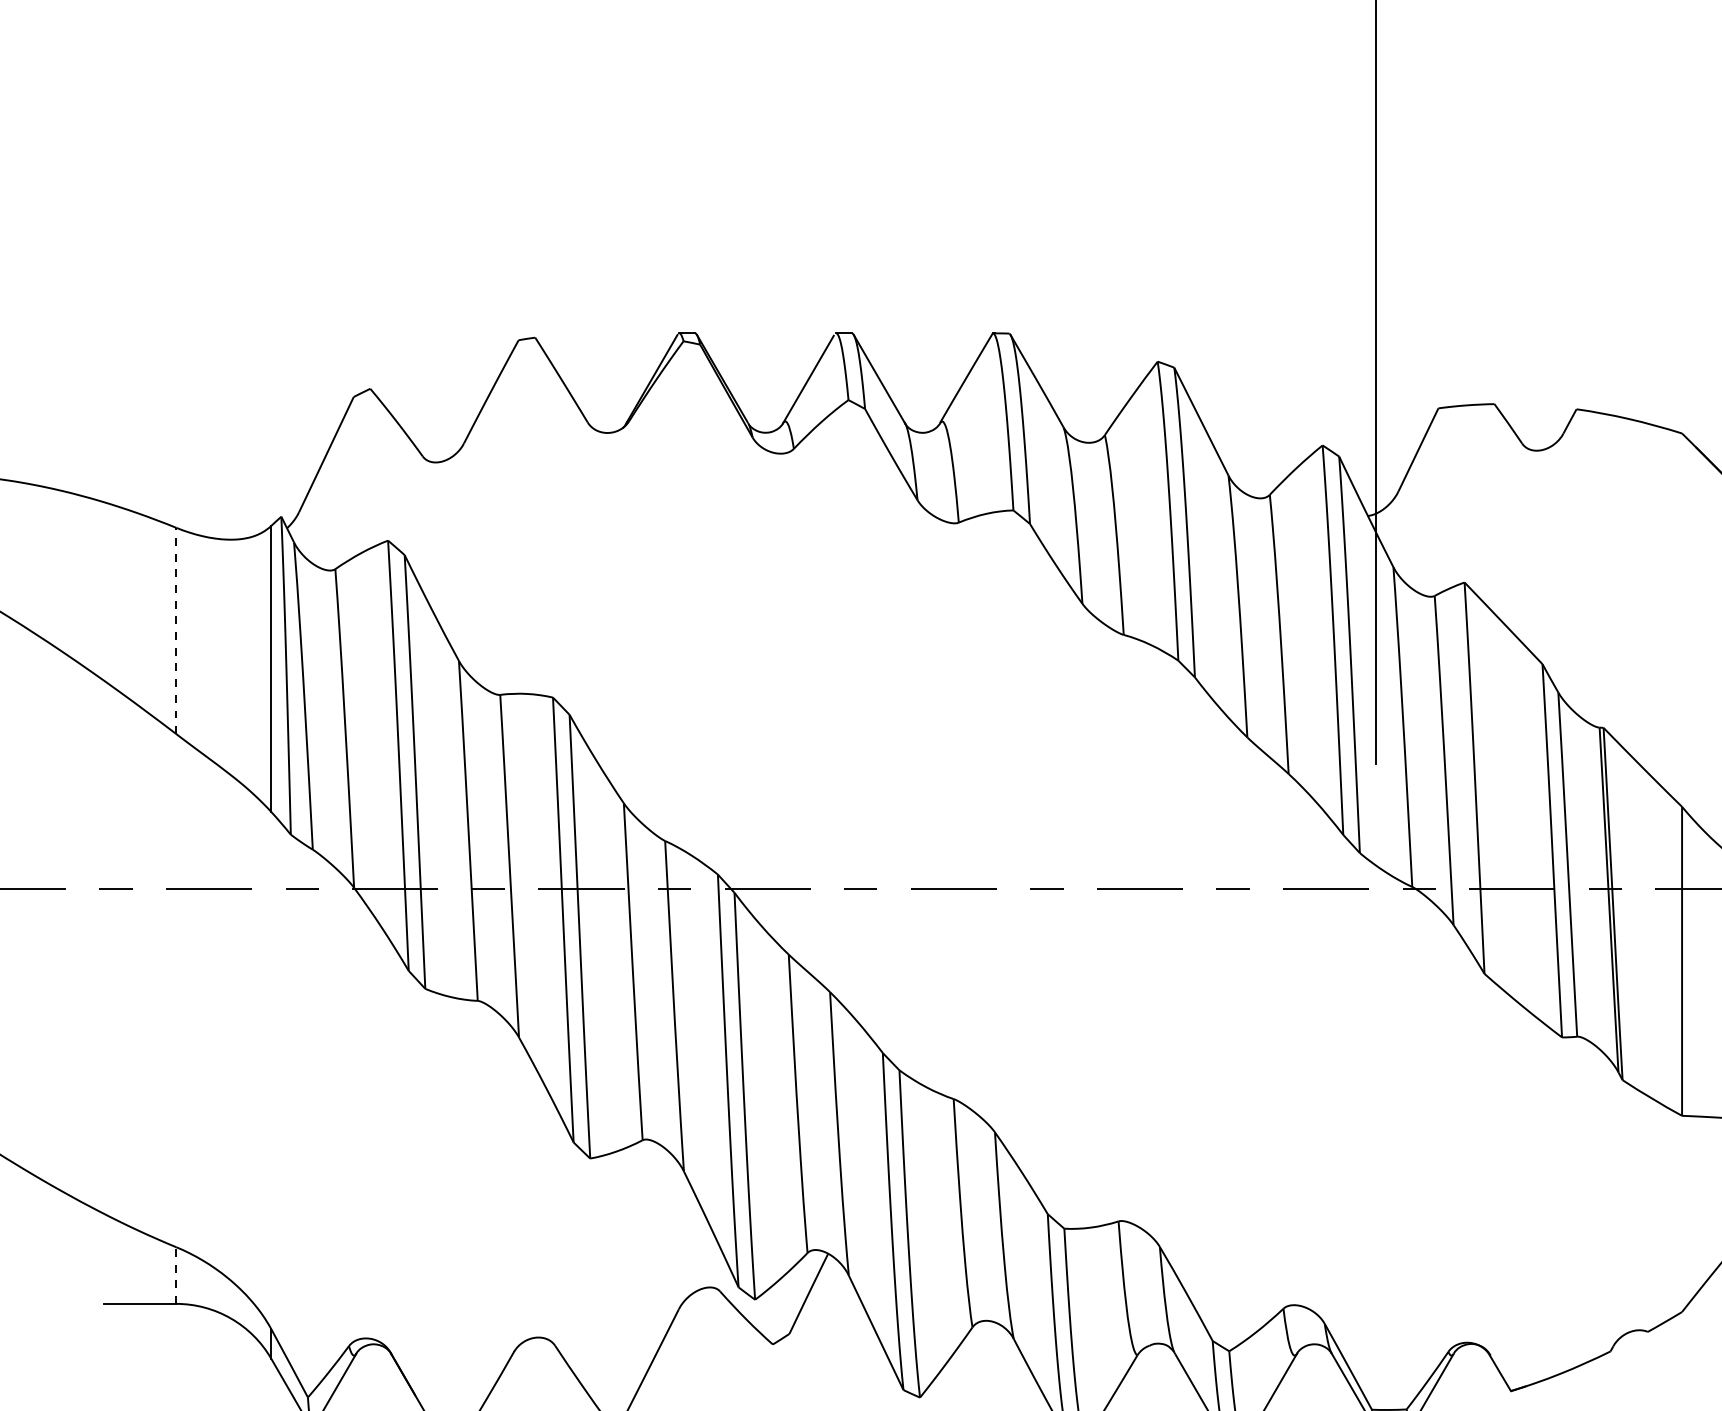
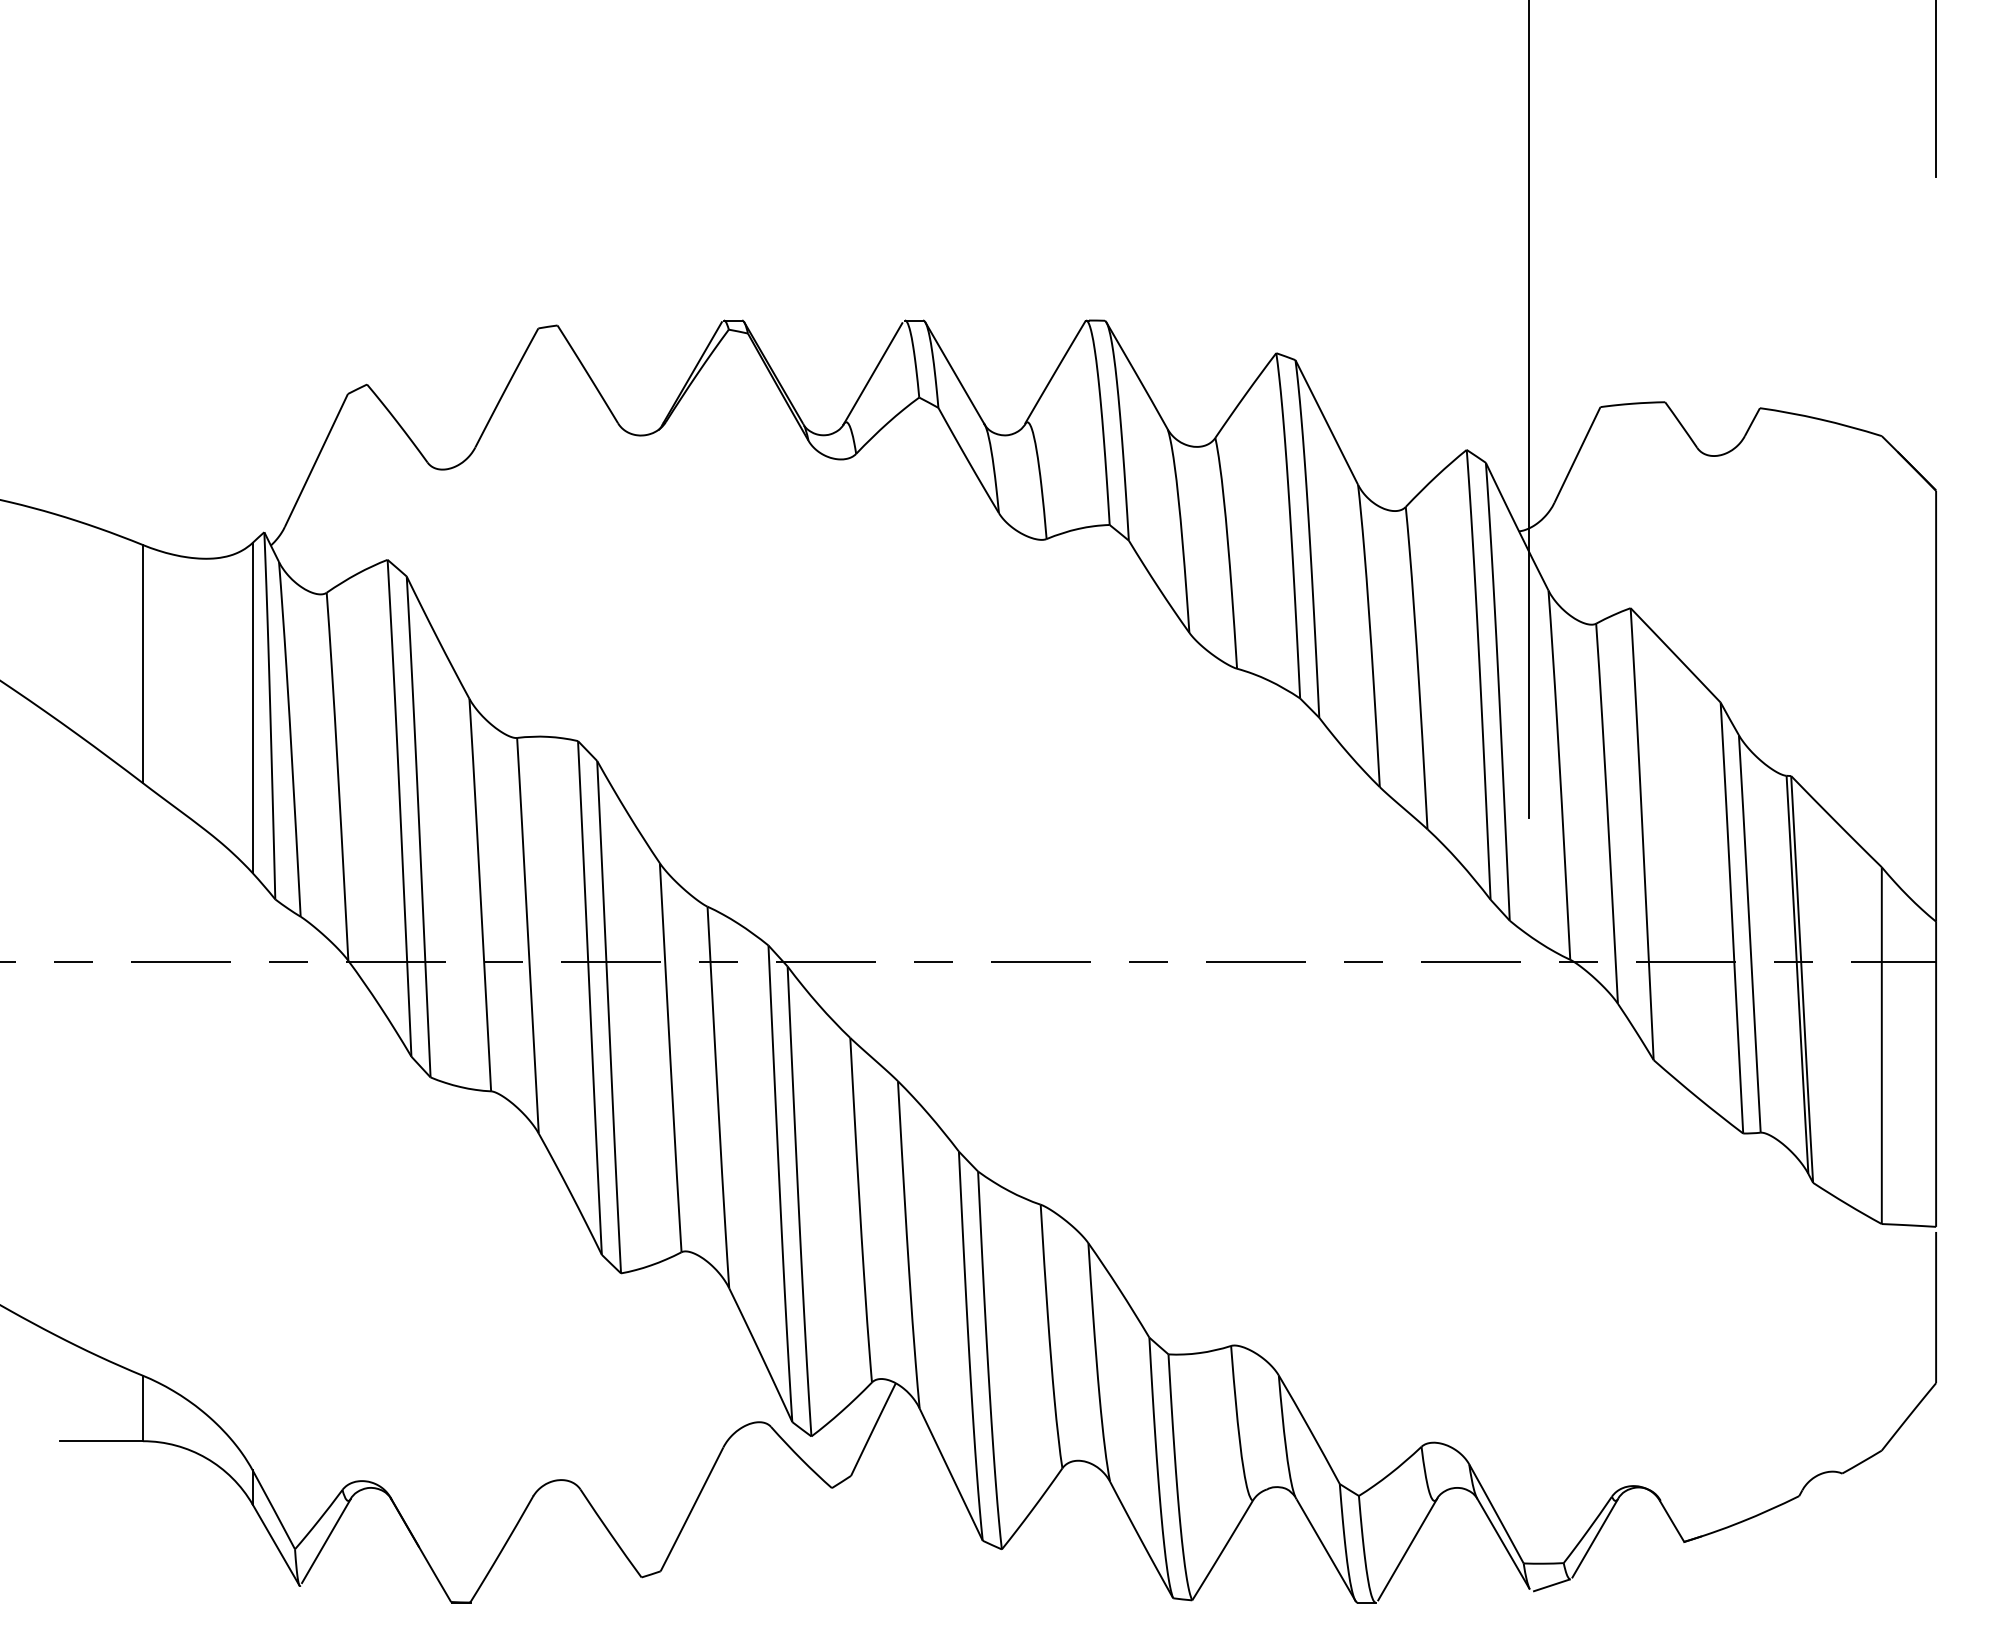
line: (175, 630) -> (142, 663), dashed -> solid
line: (175, 1275) -> (142, 1408), dashed -> solid

